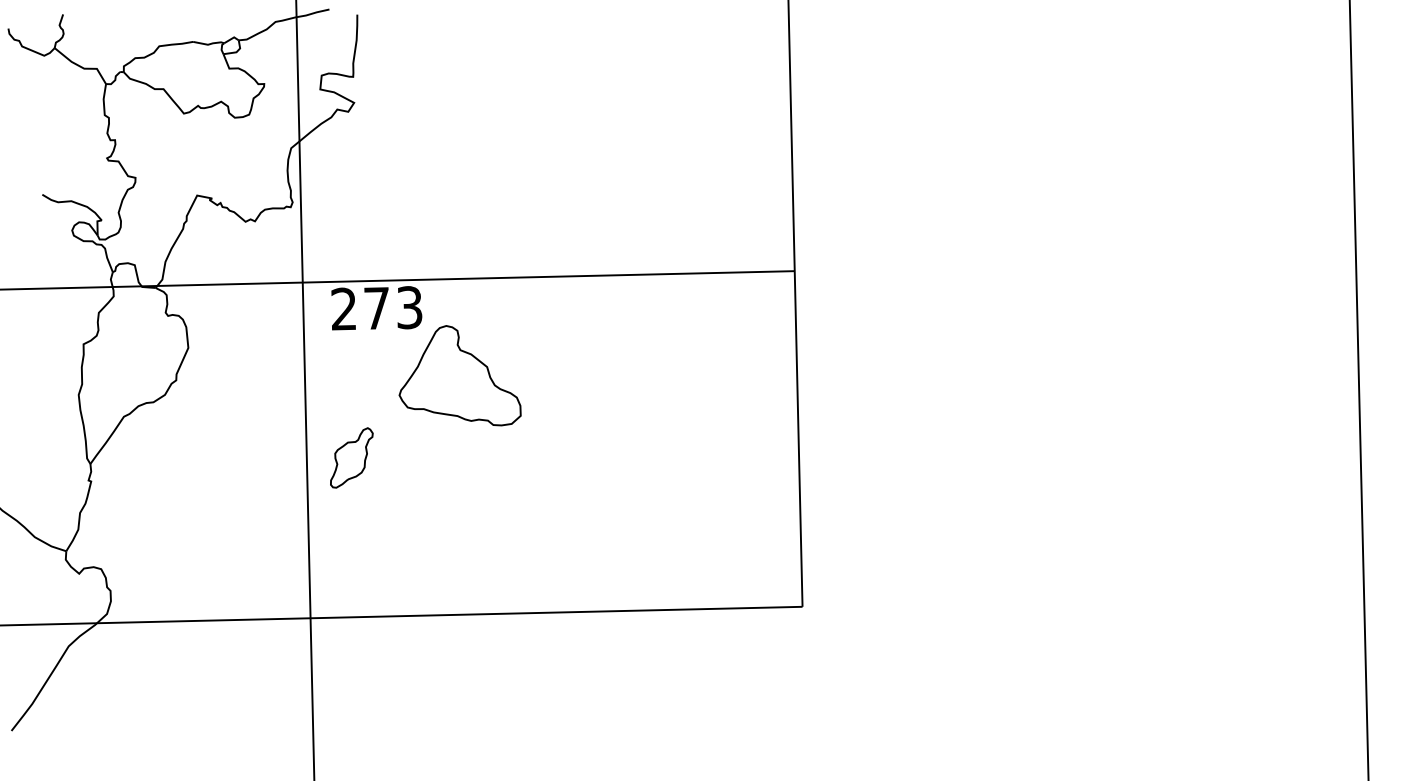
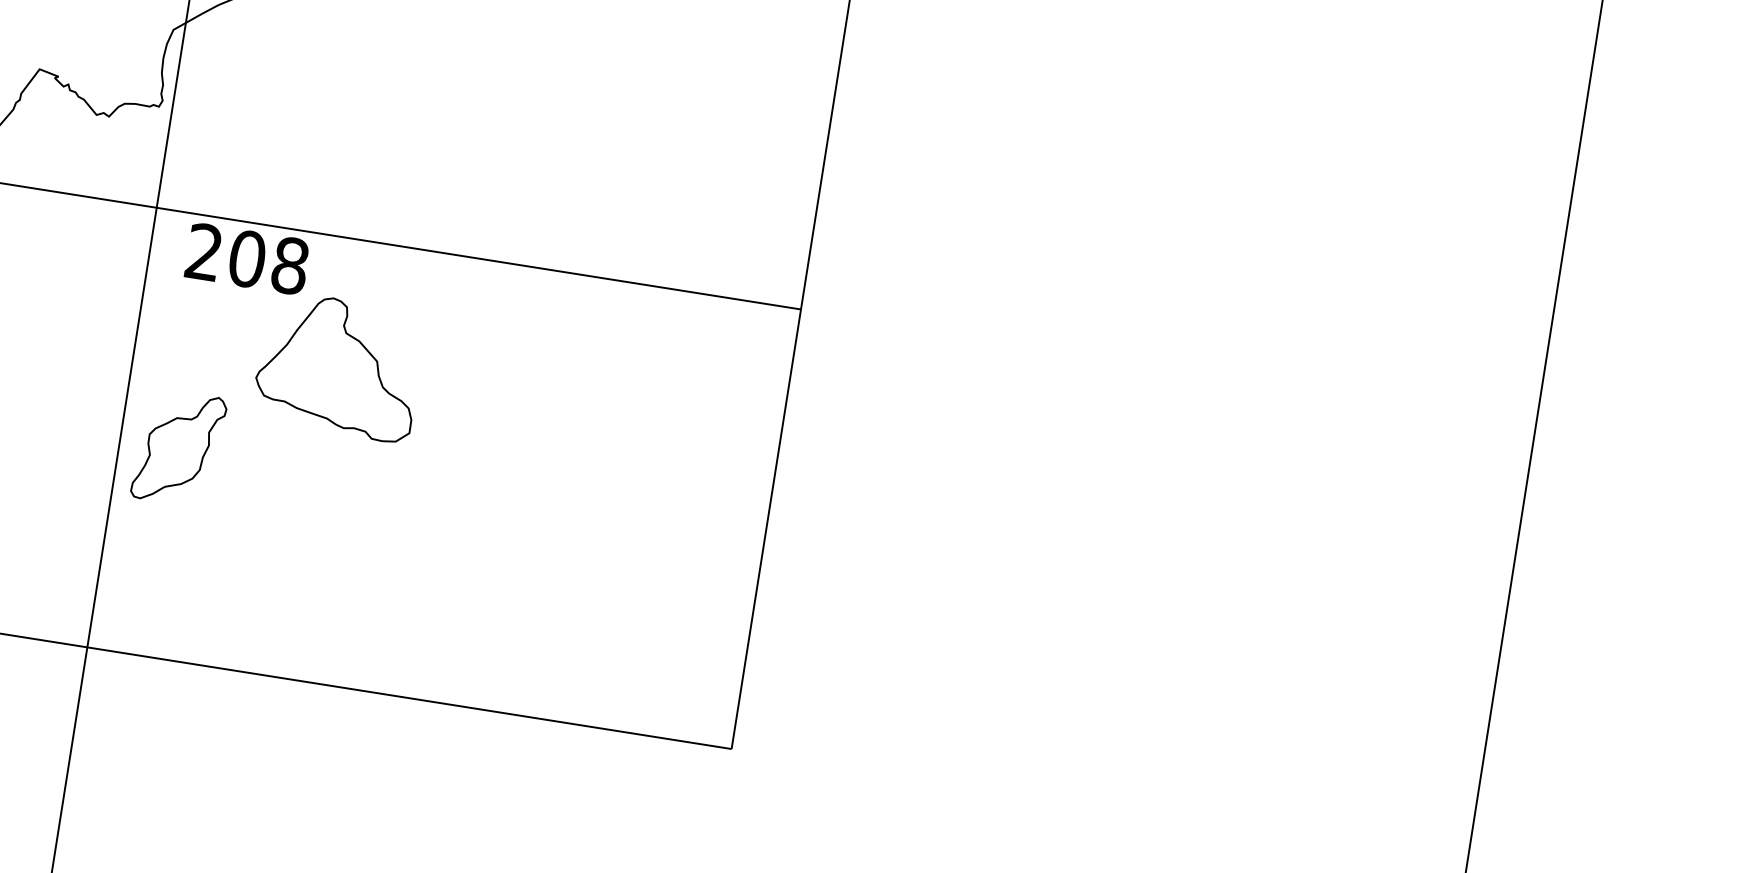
text: (393, 308) -> (268, 263), 273 -> 208
part: (351, 457) -> (178, 447), size x1.43

